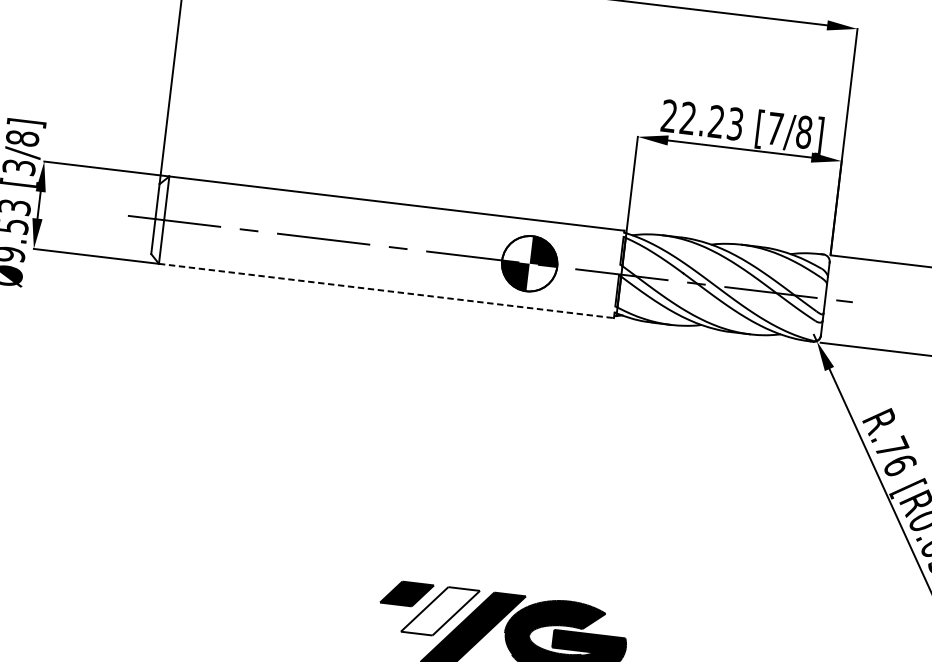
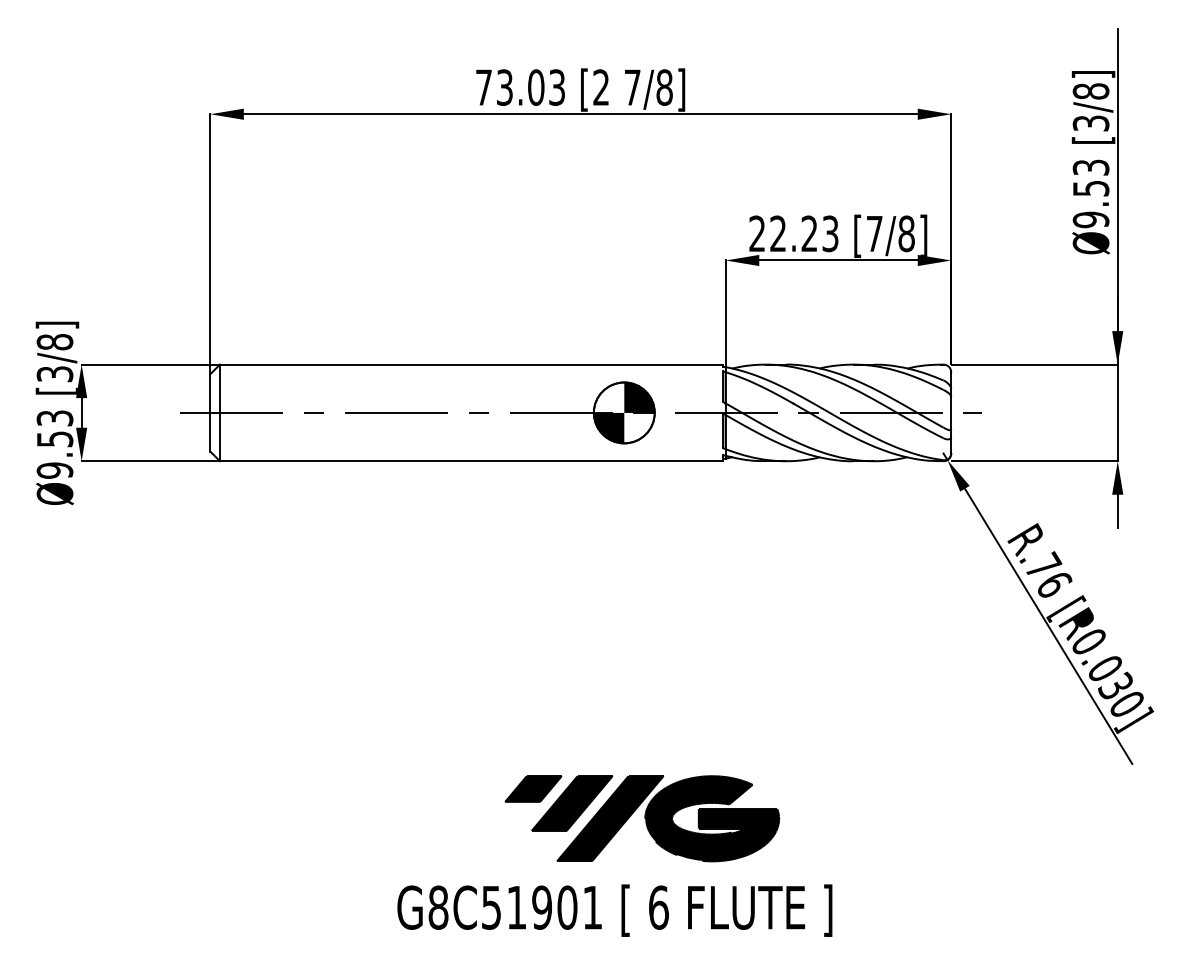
line: (386, 291) -> (471, 461), dashed -> solid
fill: (439, 611) -> (571, 803), added

